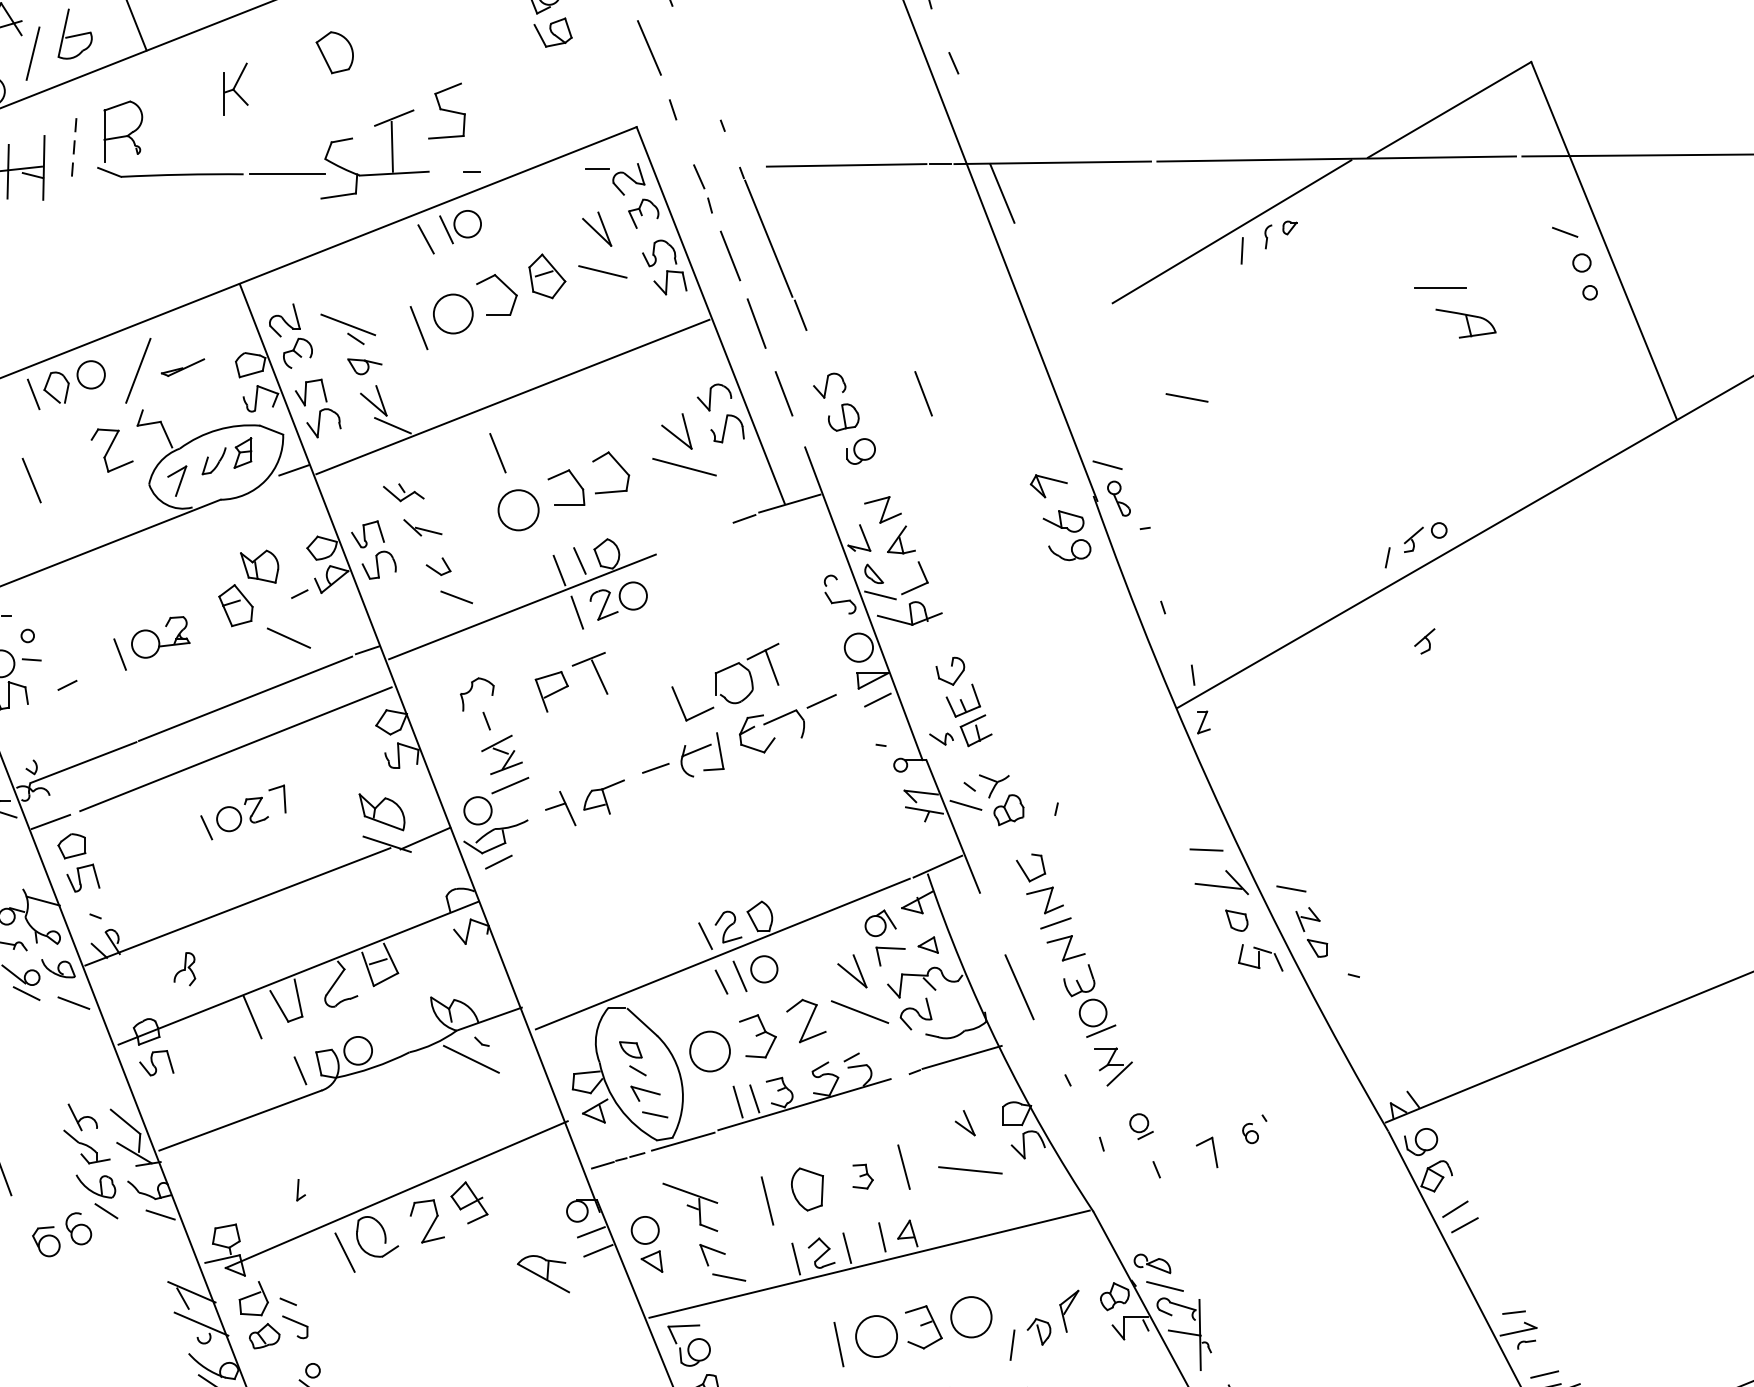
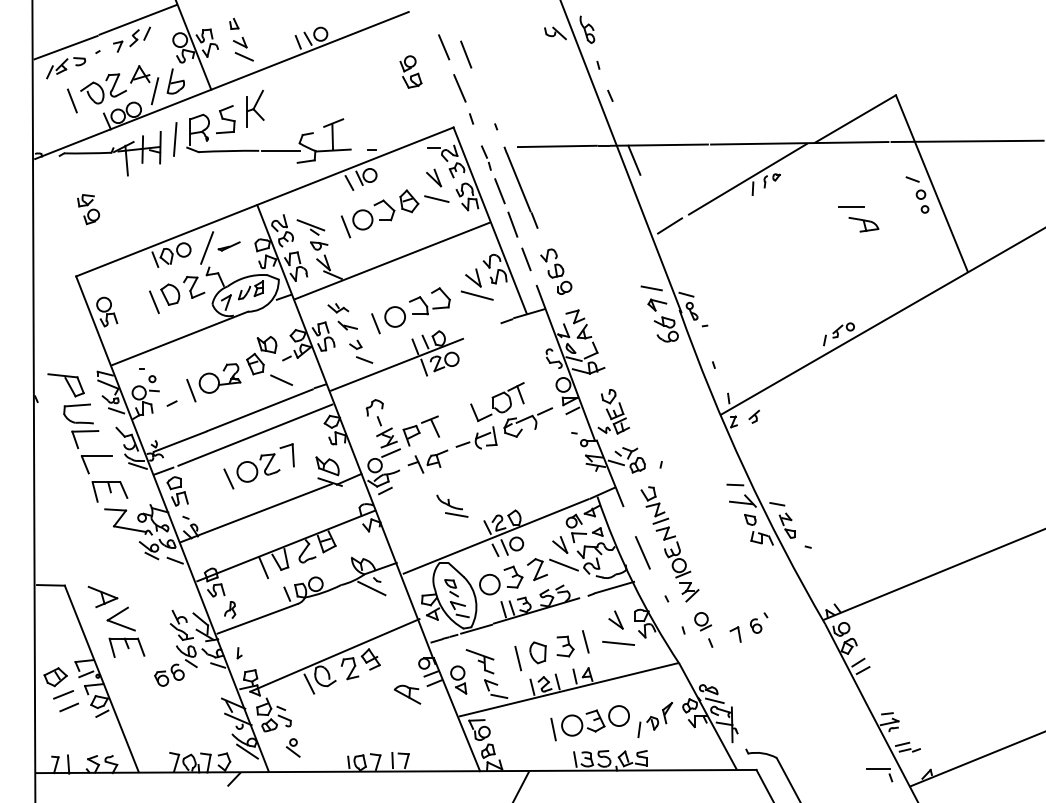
part: (335, 52) -> (170, 294), moved
part: (236, 88) -> (255, 108), size x1.43
part: (446, 110) -> (225, 119), moved
line: (74, 151) -> (175, 139), dashed -> solid
line: (1075, 325) -> (670, 225), added
line: (923, 394) -> (595, 259), removed
line: (1186, 398) -> (651, 288), moved
line: (497, 452) -> (375, 323), moved
part: (1423, 640) -> (753, 416), moved
part: (151, 642) -> (213, 382), size x1.43
part: (569, 681) -> (420, 430), moved
part: (242, 812) -> (258, 466), size x1.67
part: (634, 891) -> (452, 505), added
part: (185, 968) -> (230, 609), moved
part: (964, 1122) -> (615, 619), size x1.43
part: (1142, 1126) -> (703, 621), size x1.43
part: (1255, 1128) -> (759, 622), size x1.43
part: (863, 1176) -> (565, 646), size x1.67
part: (300, 1190) -> (239, 653), moved

